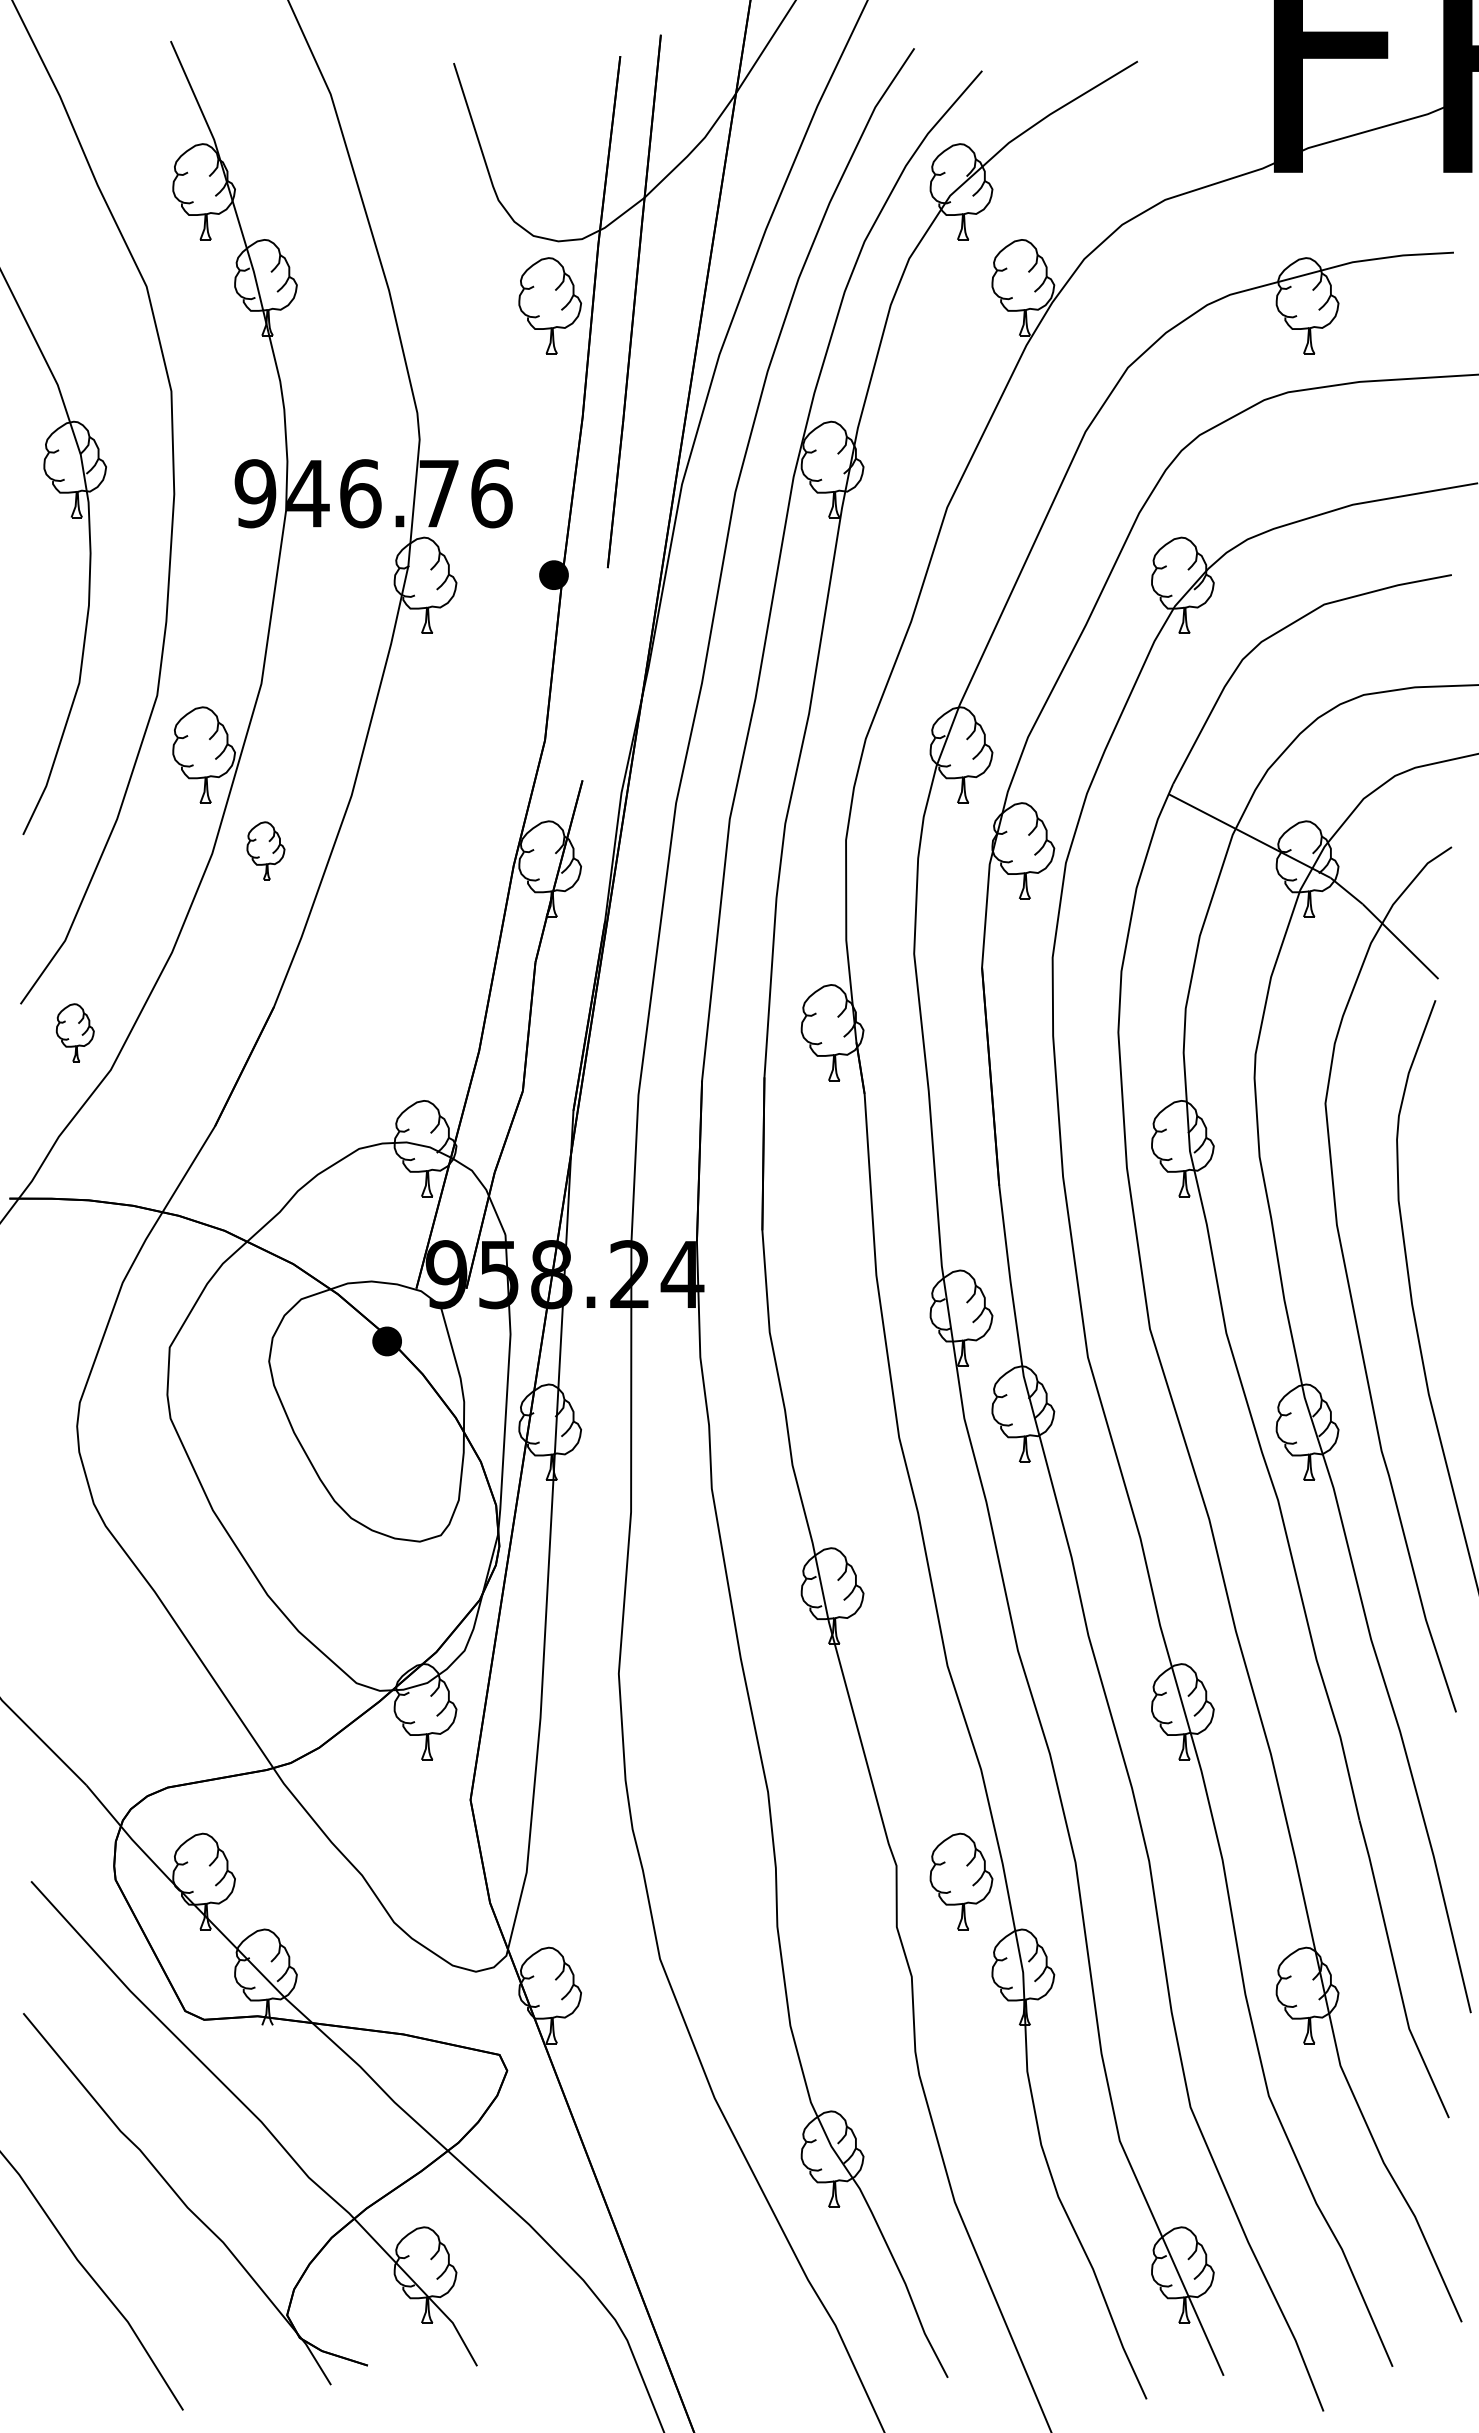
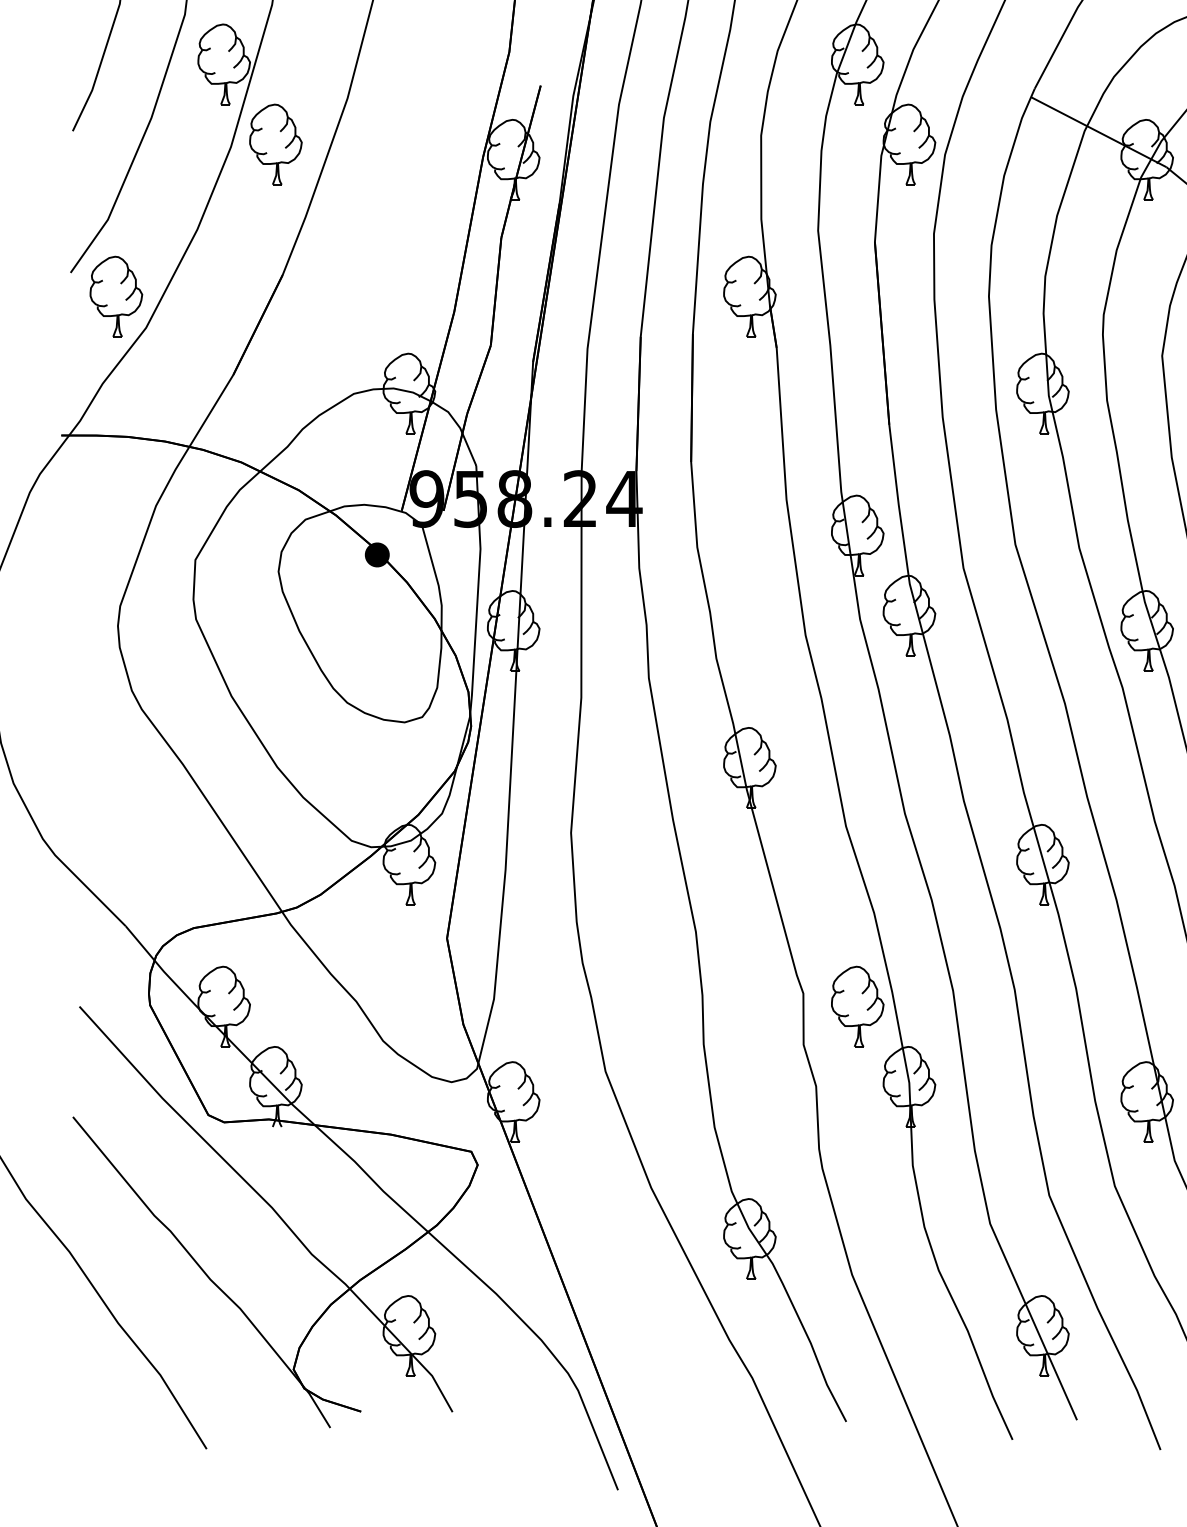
part: (265, 850) -> (275, 144), size x1.67
part: (75, 1032) -> (116, 296), size x1.67

